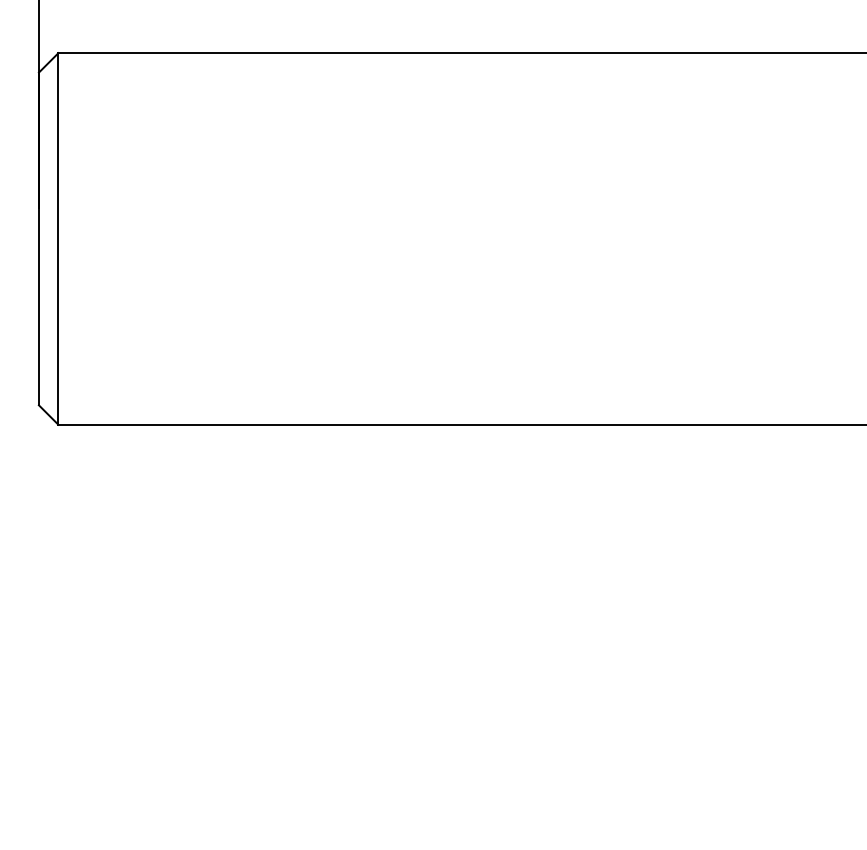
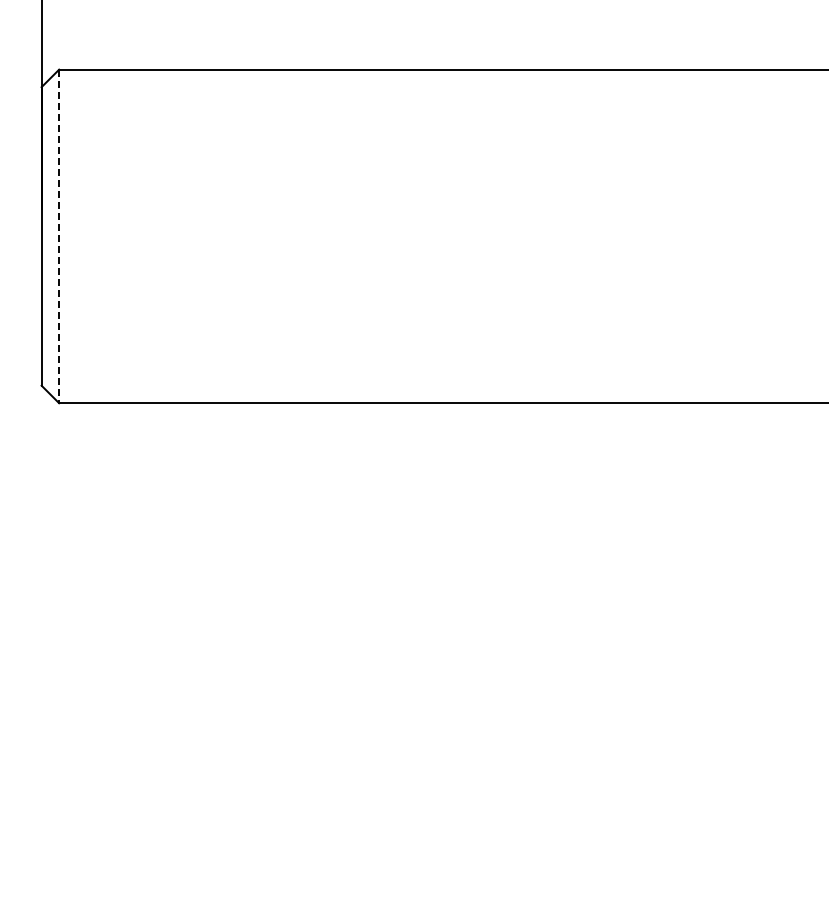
line: (58, 239) -> (59, 236), solid -> dashed

